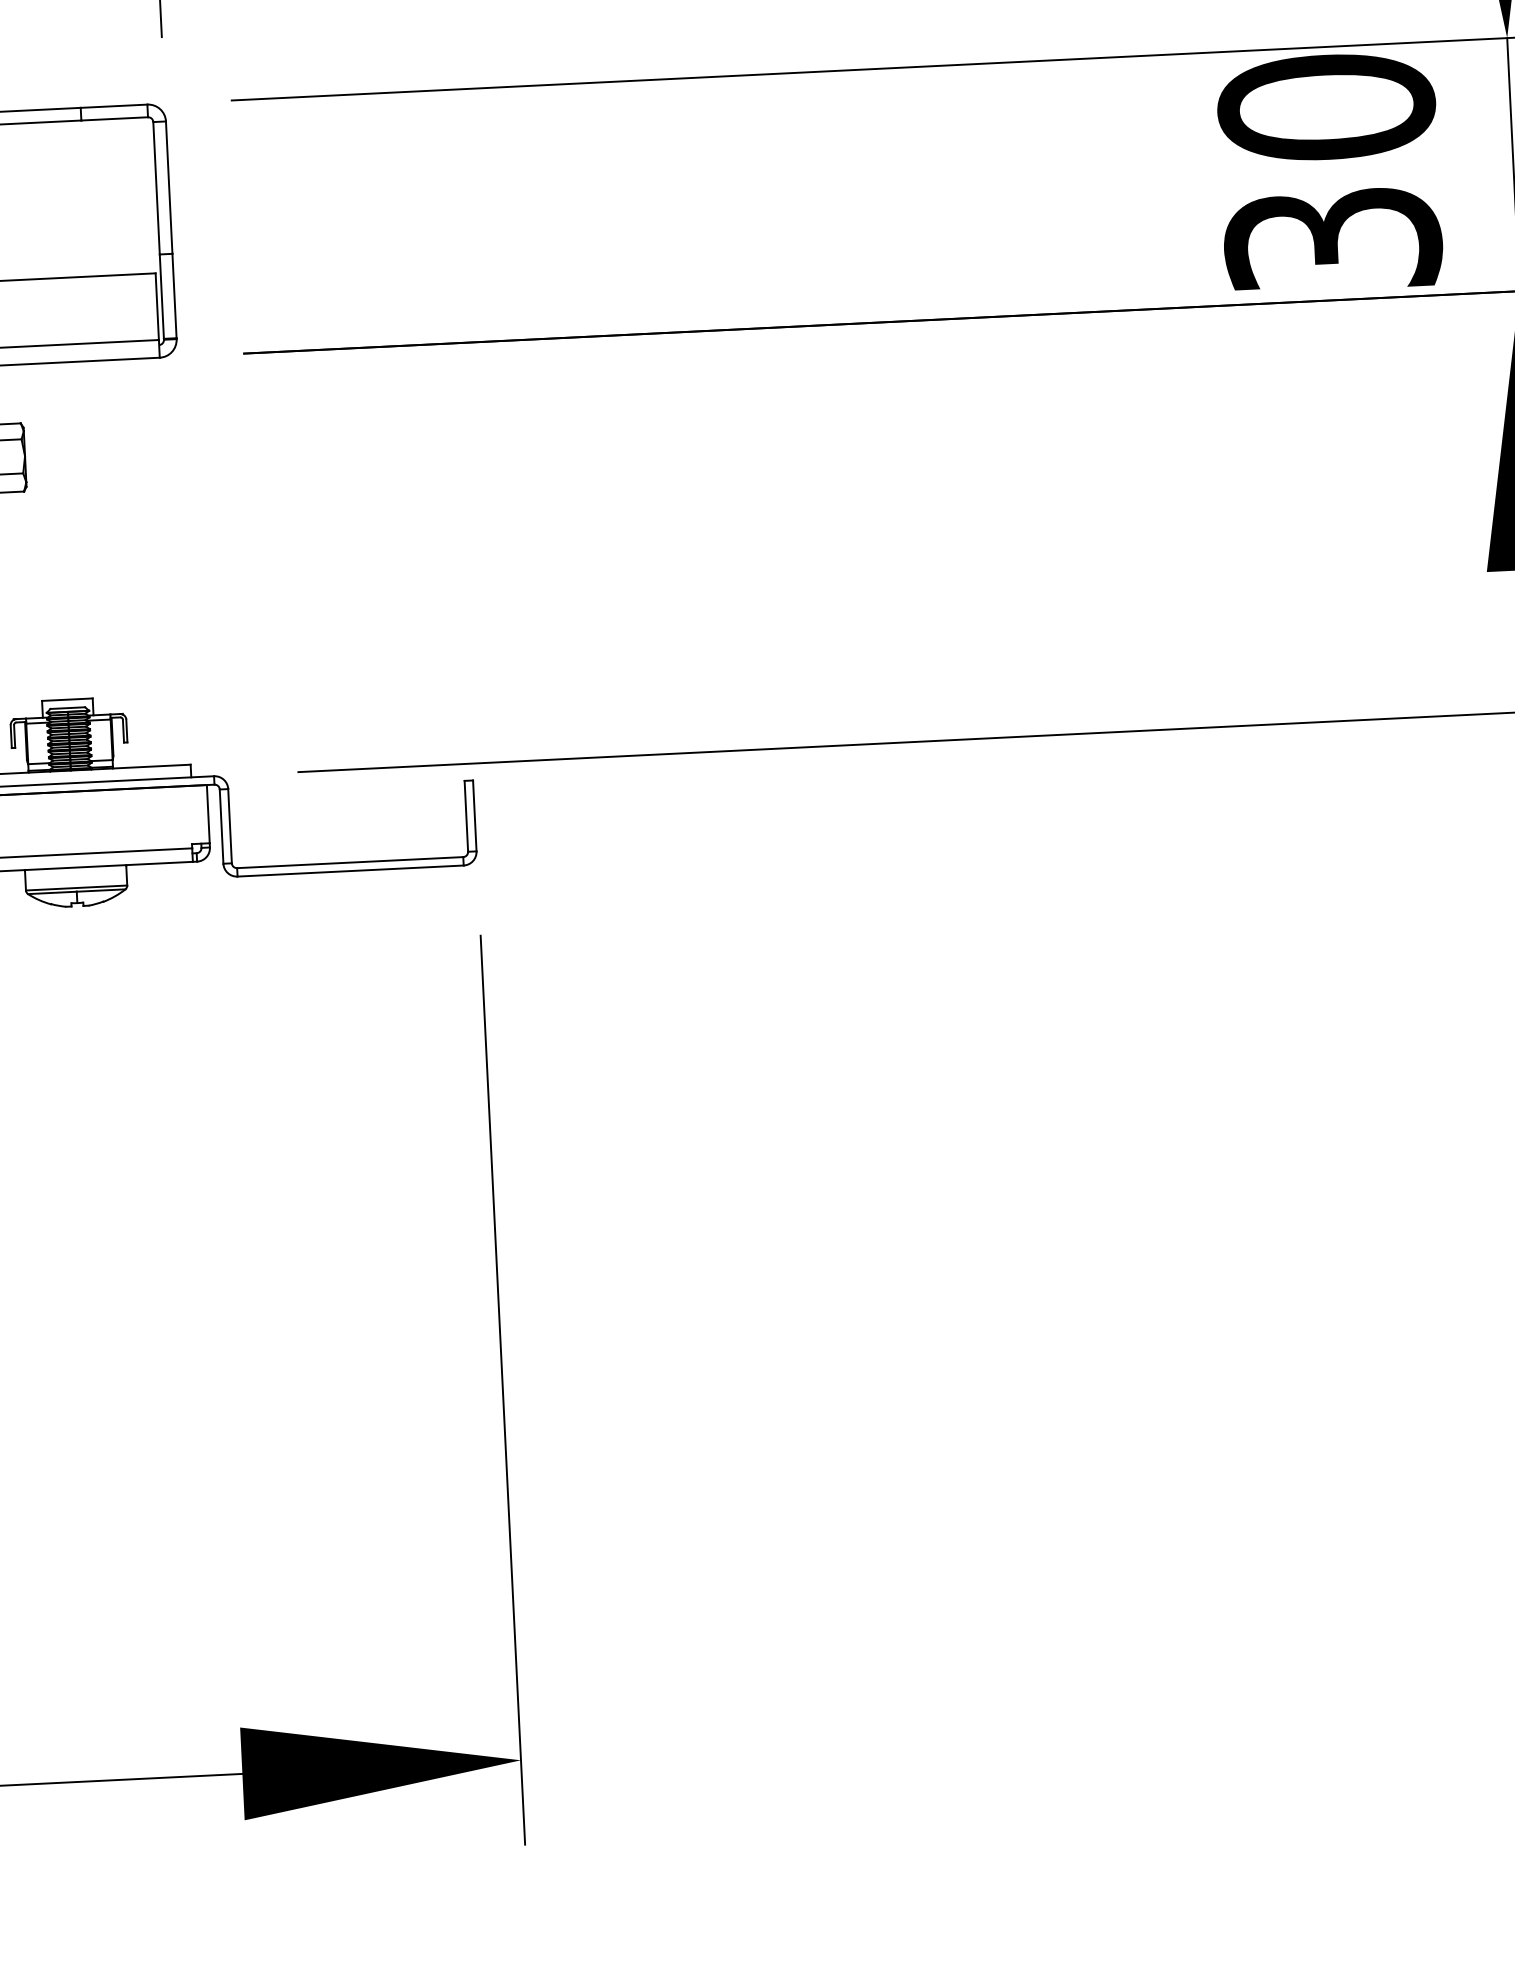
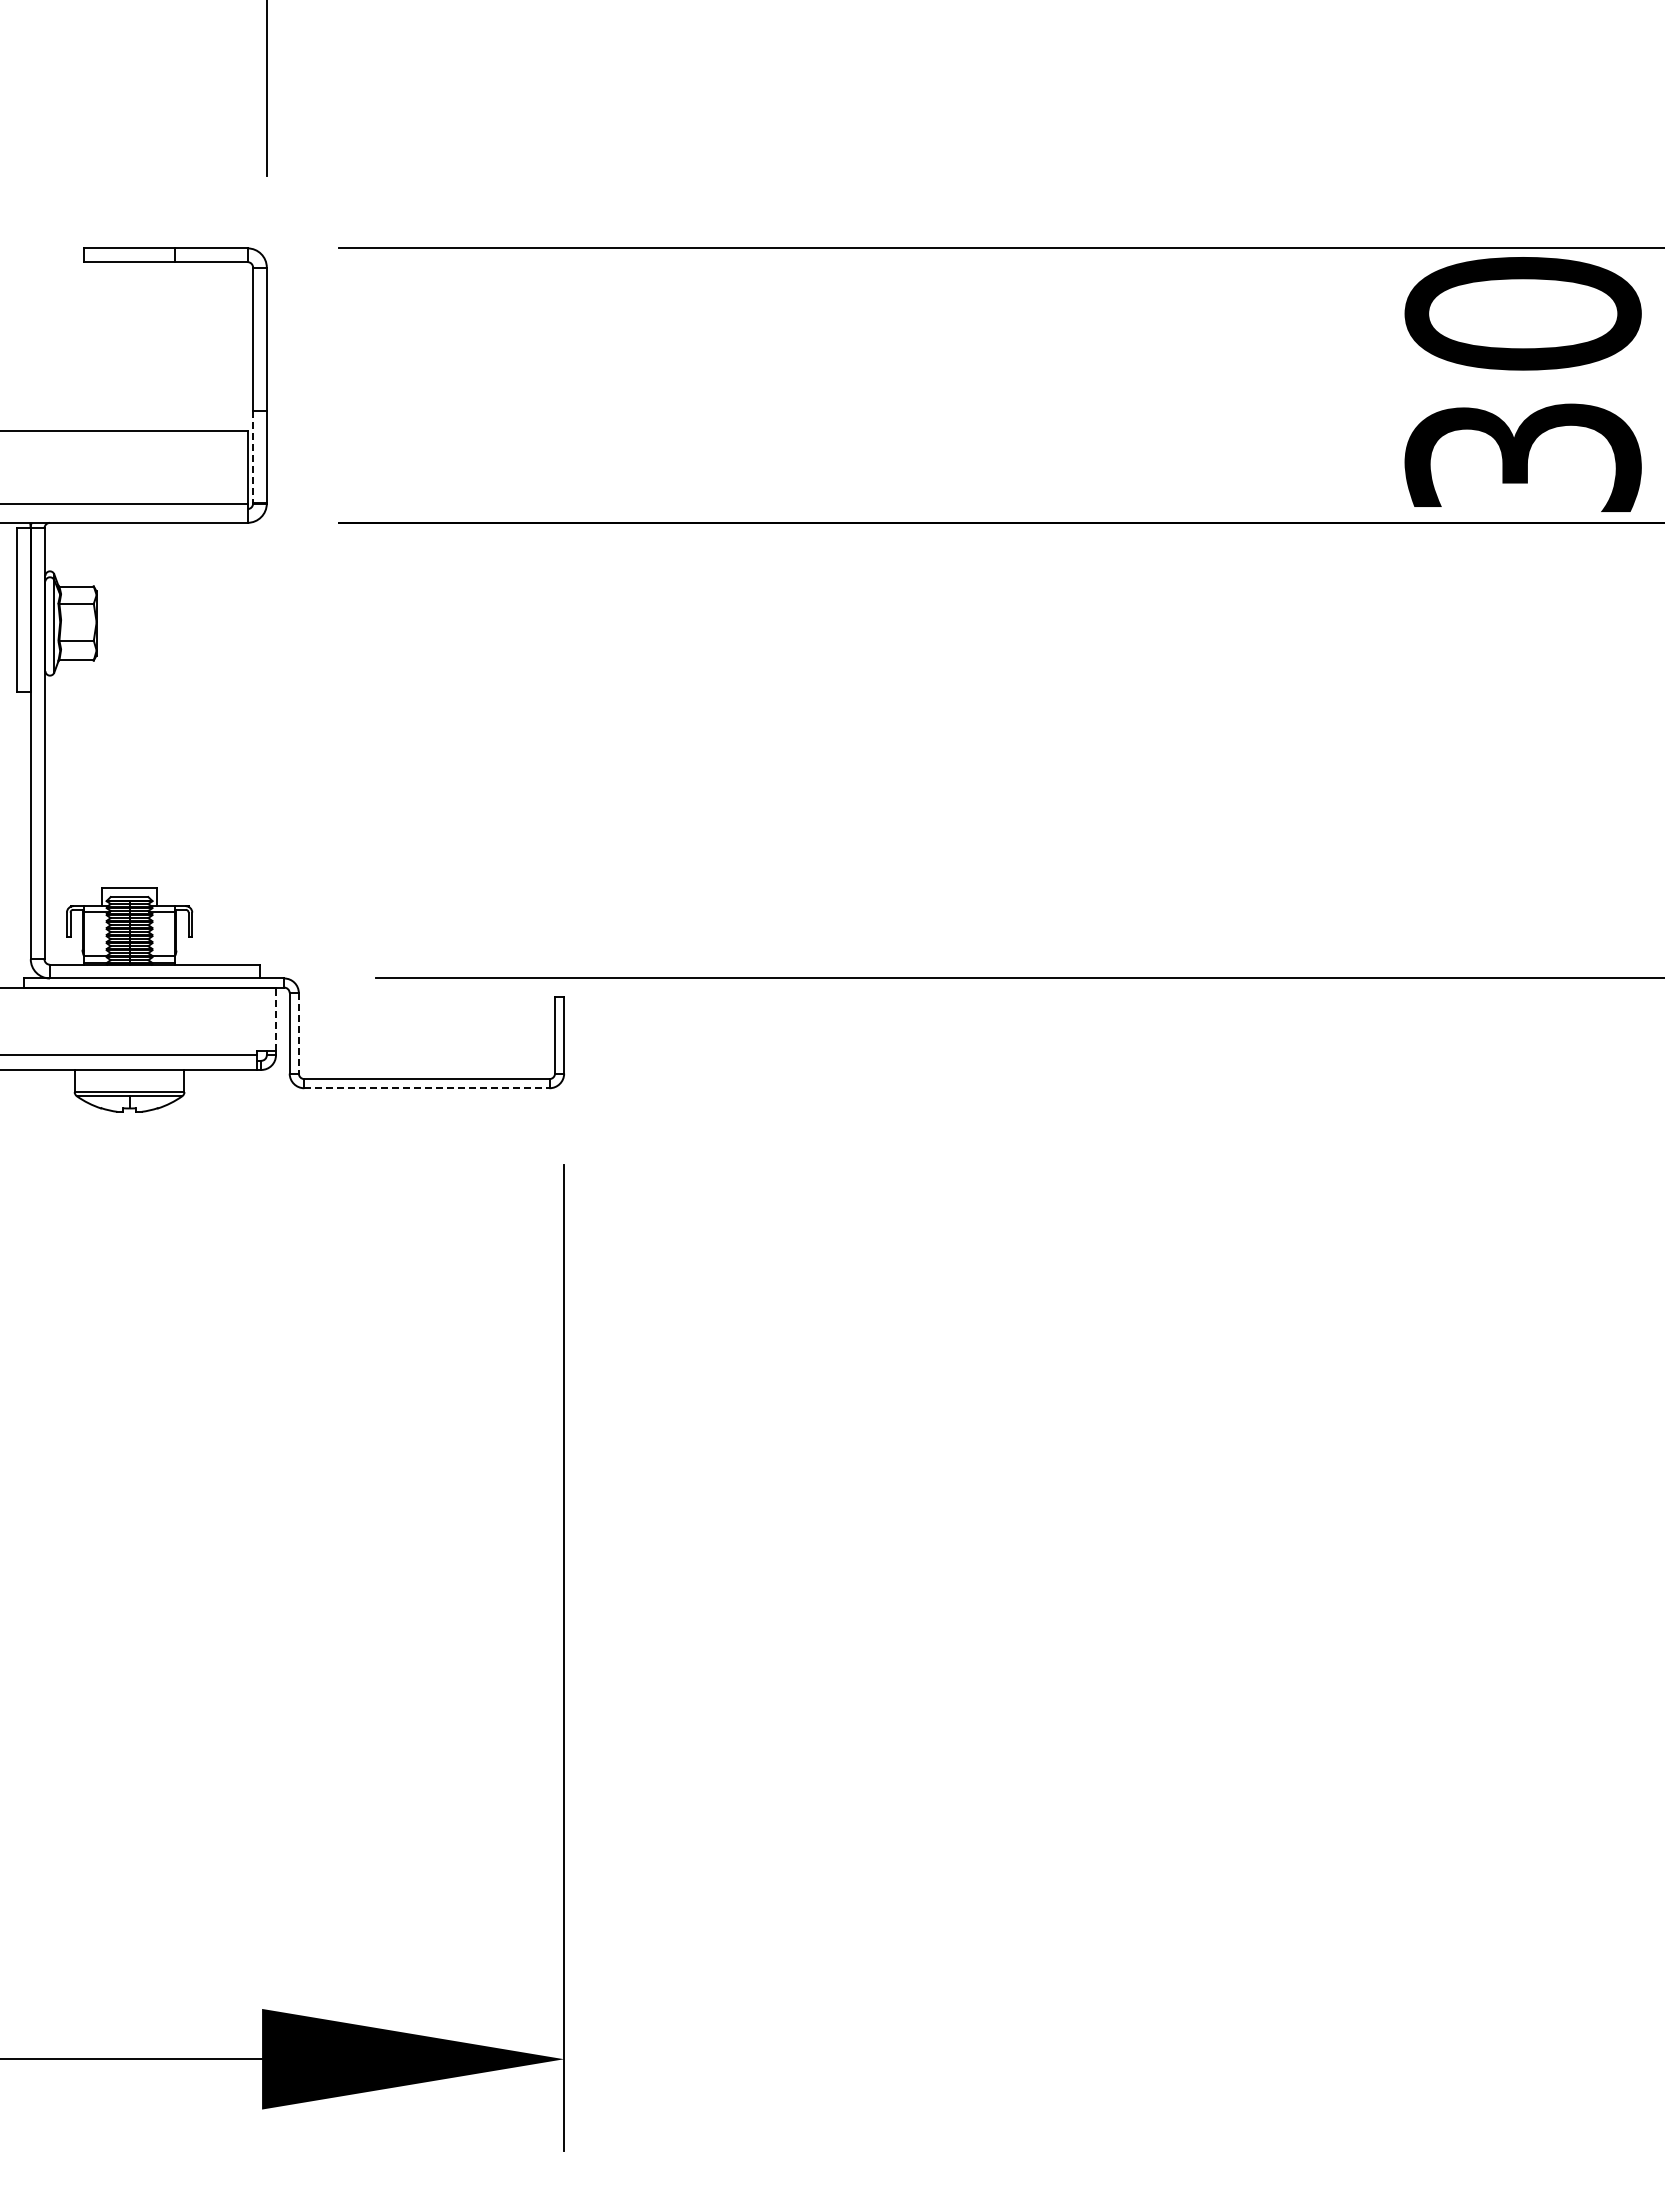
line: (162, 296) -> (253, 456), solid -> dashed
line: (207, 814) -> (275, 1019), solid -> dashed
line: (229, 826) -> (298, 1033), solid -> dashed
line: (350, 871) -> (426, 1088), solid -> dashed

